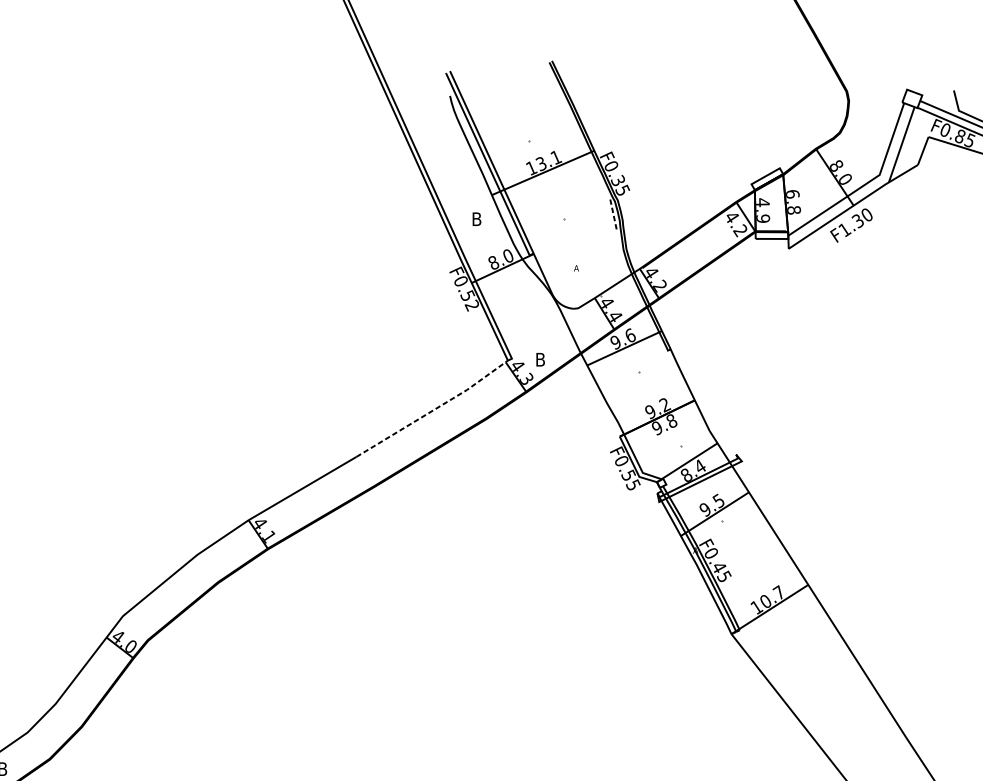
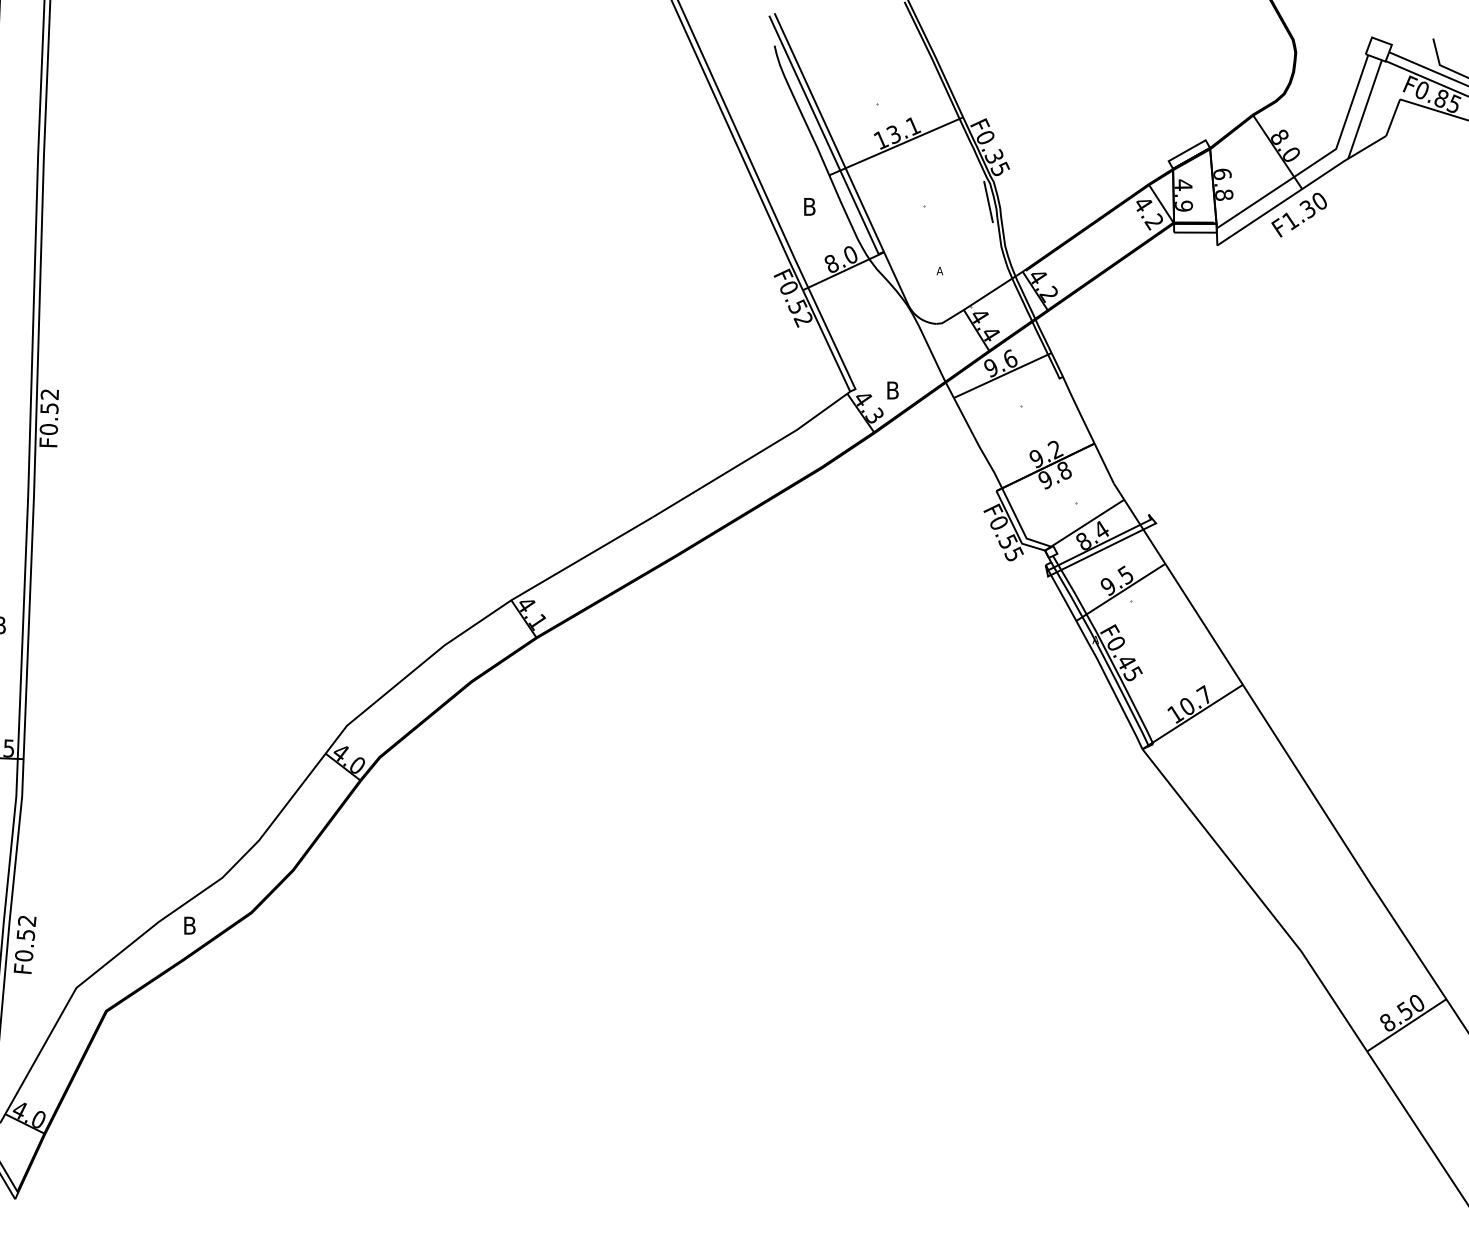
line: (613, 215) -> (988, 202), dashed -> solid
line: (432, 410) -> (751, 457), dashed -> solid

